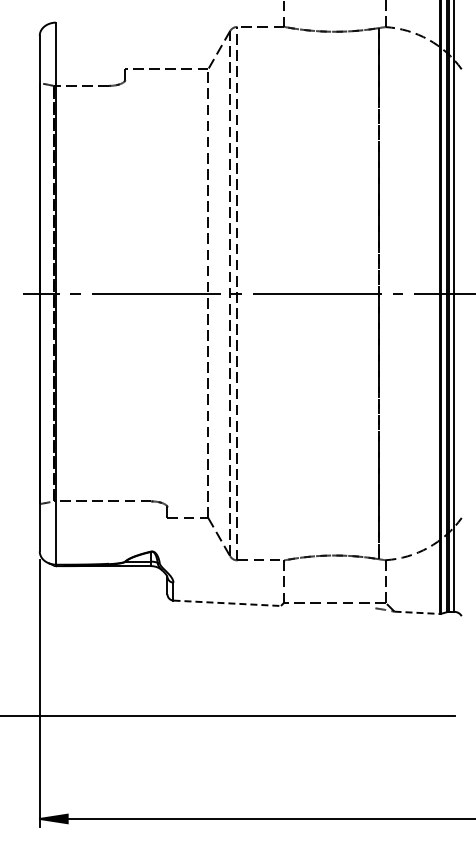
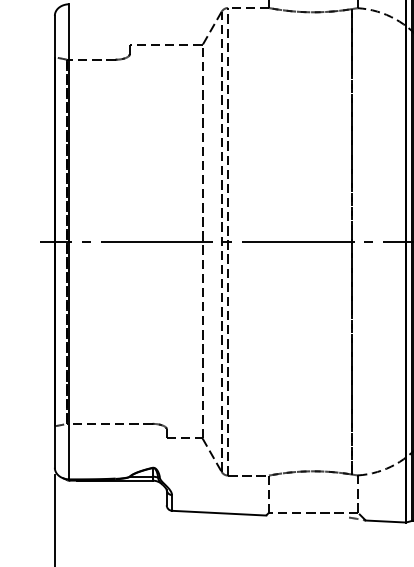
line: (227, 603) -> (219, 513), dashed -> solid
line: (417, 612) -> (385, 521), dashed -> solid

